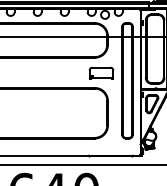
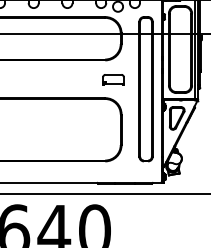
part: (101, 73) -> (113, 79), size x0.7

